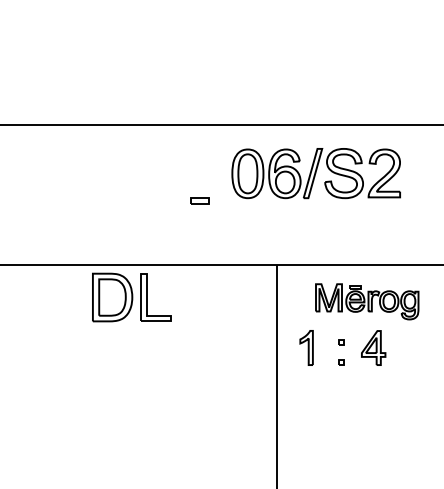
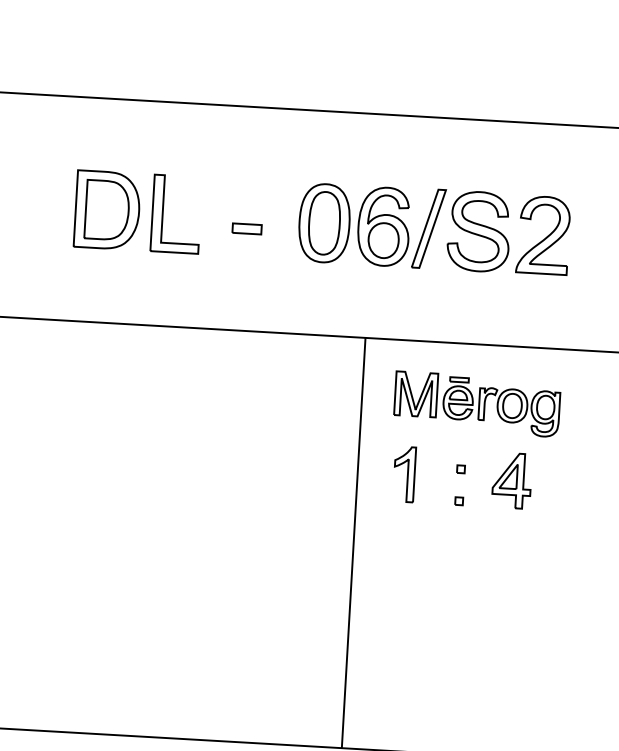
part: (315, 173) -> (432, 229), moved
part: (131, 297) -> (137, 211), moved
part: (367, 301) -> (477, 403), moved

